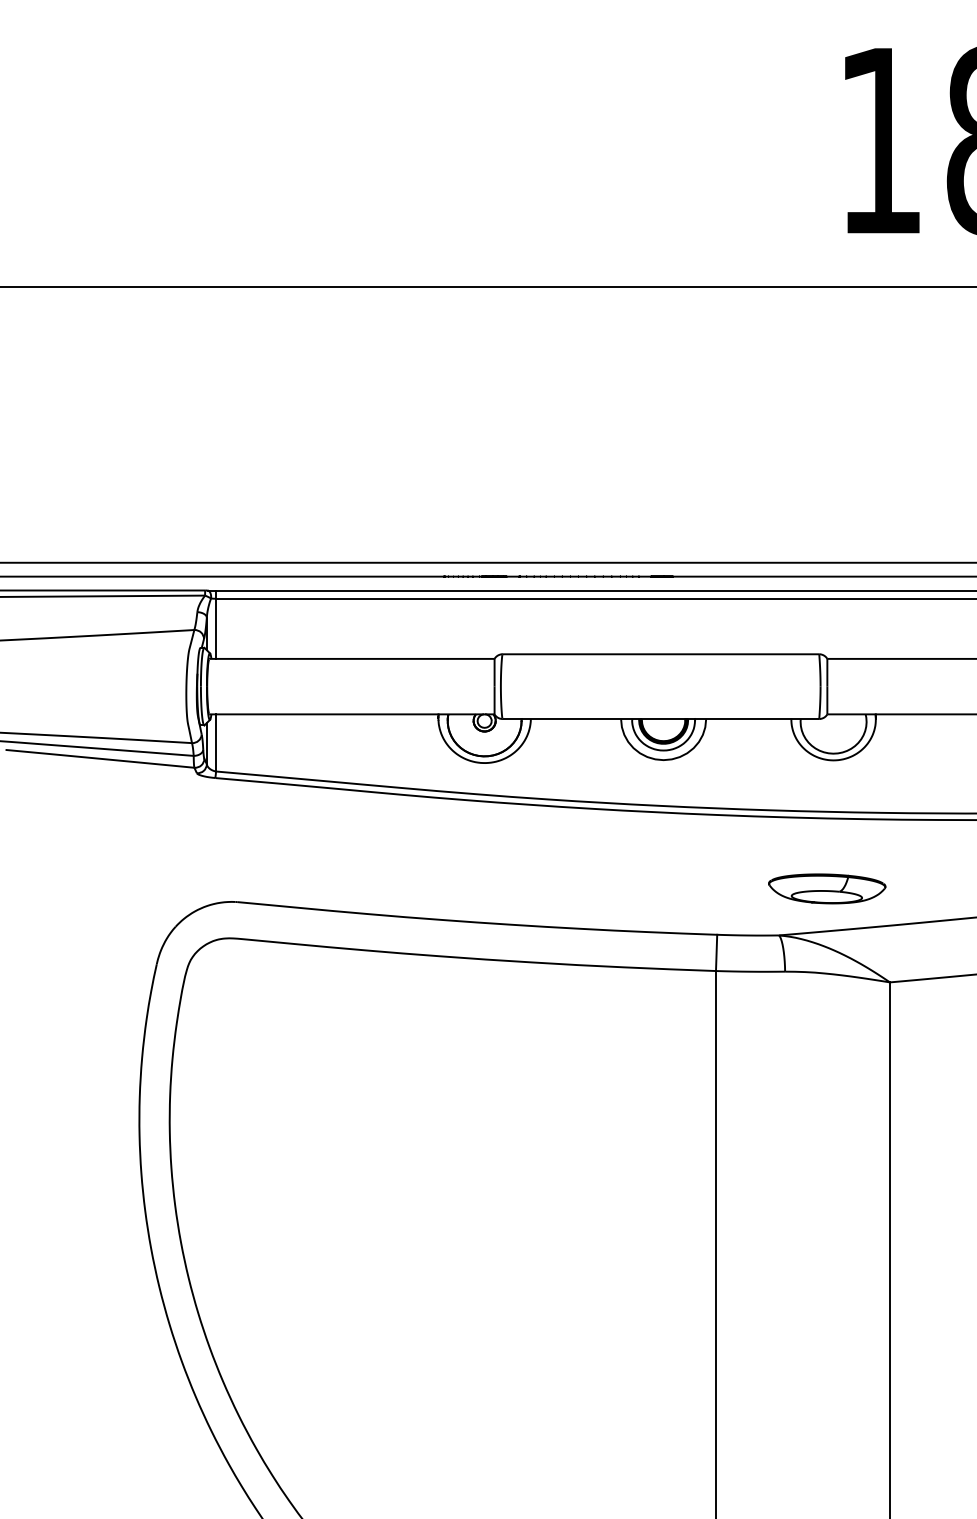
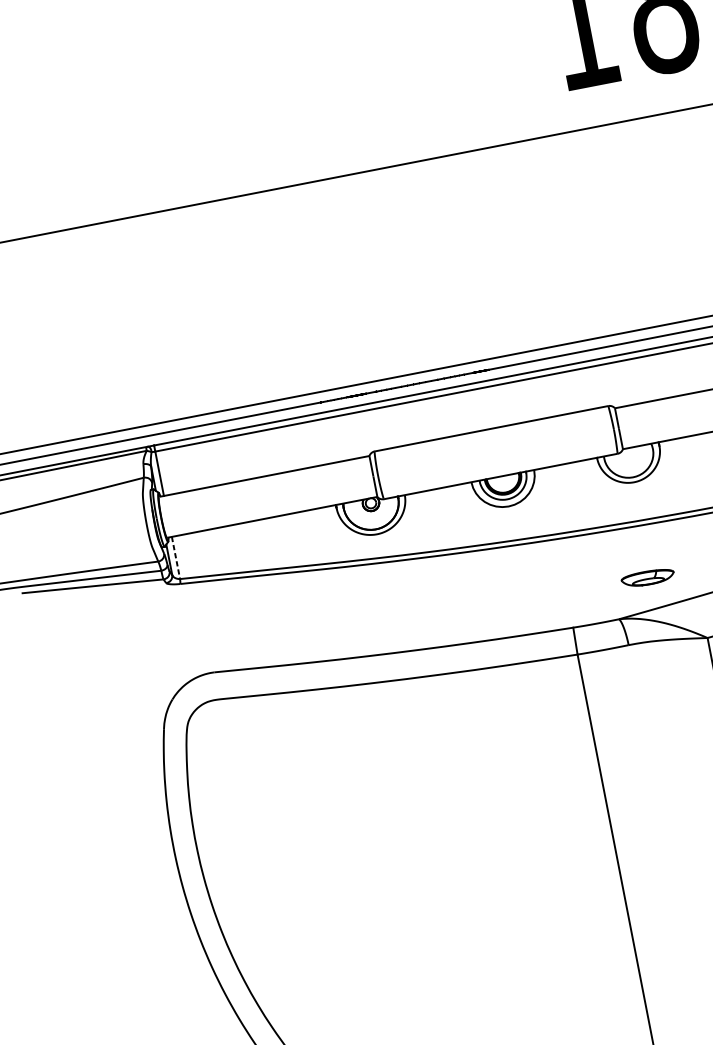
line: (216, 742) -> (176, 557), solid -> dashed
part: (827, 888) -> (648, 577), size x0.6

